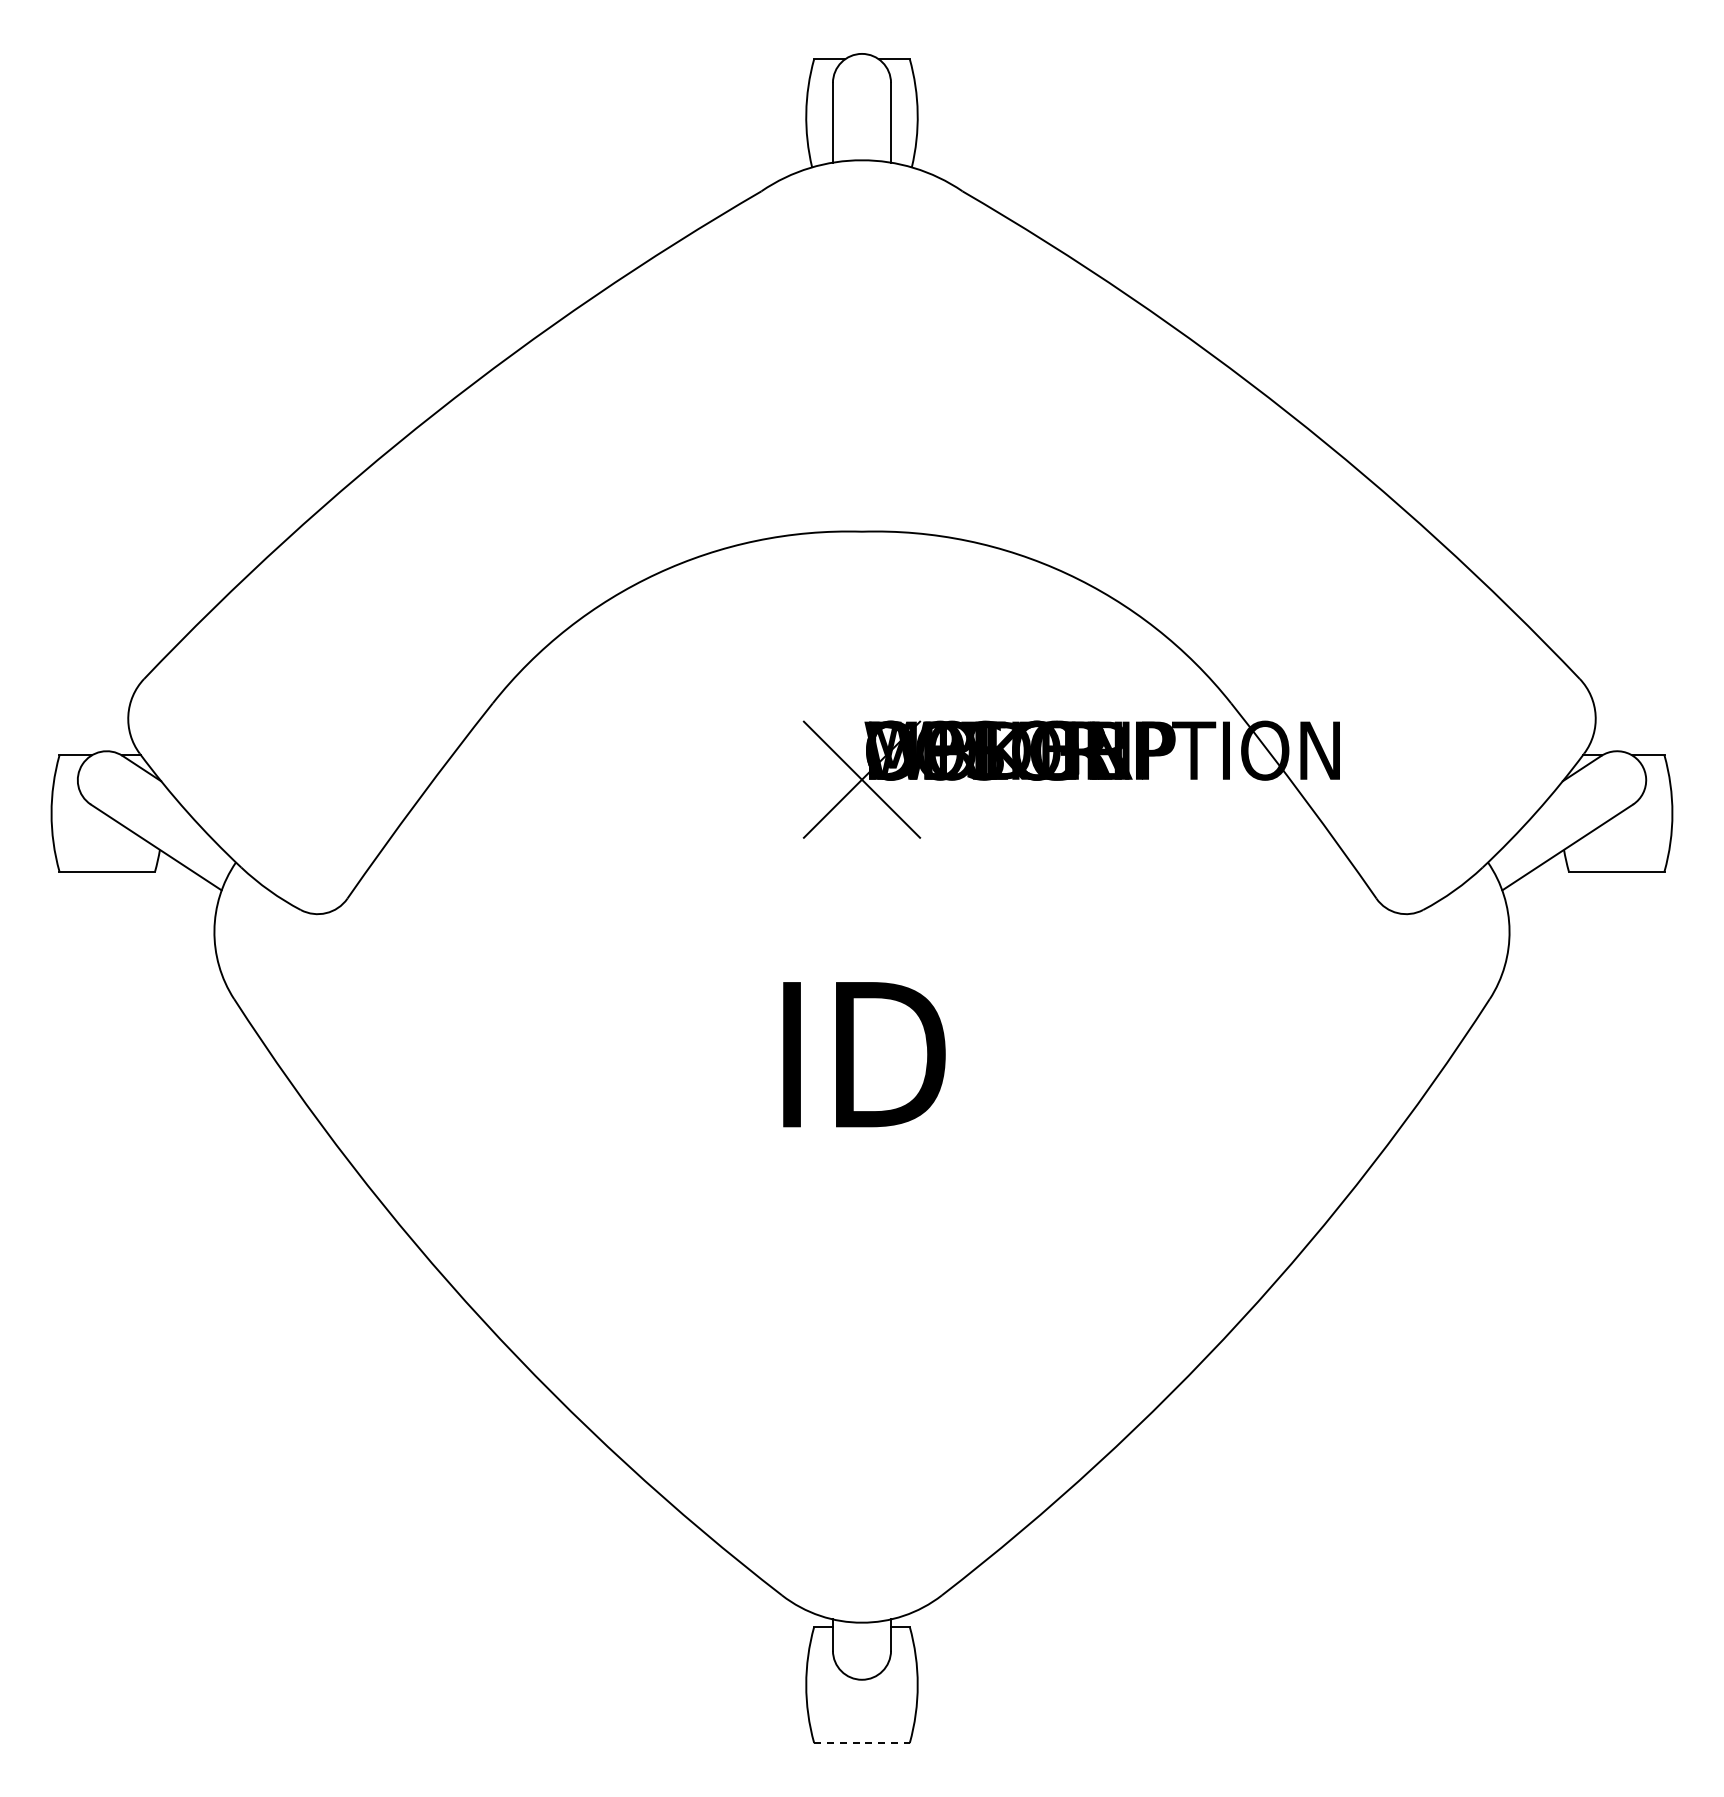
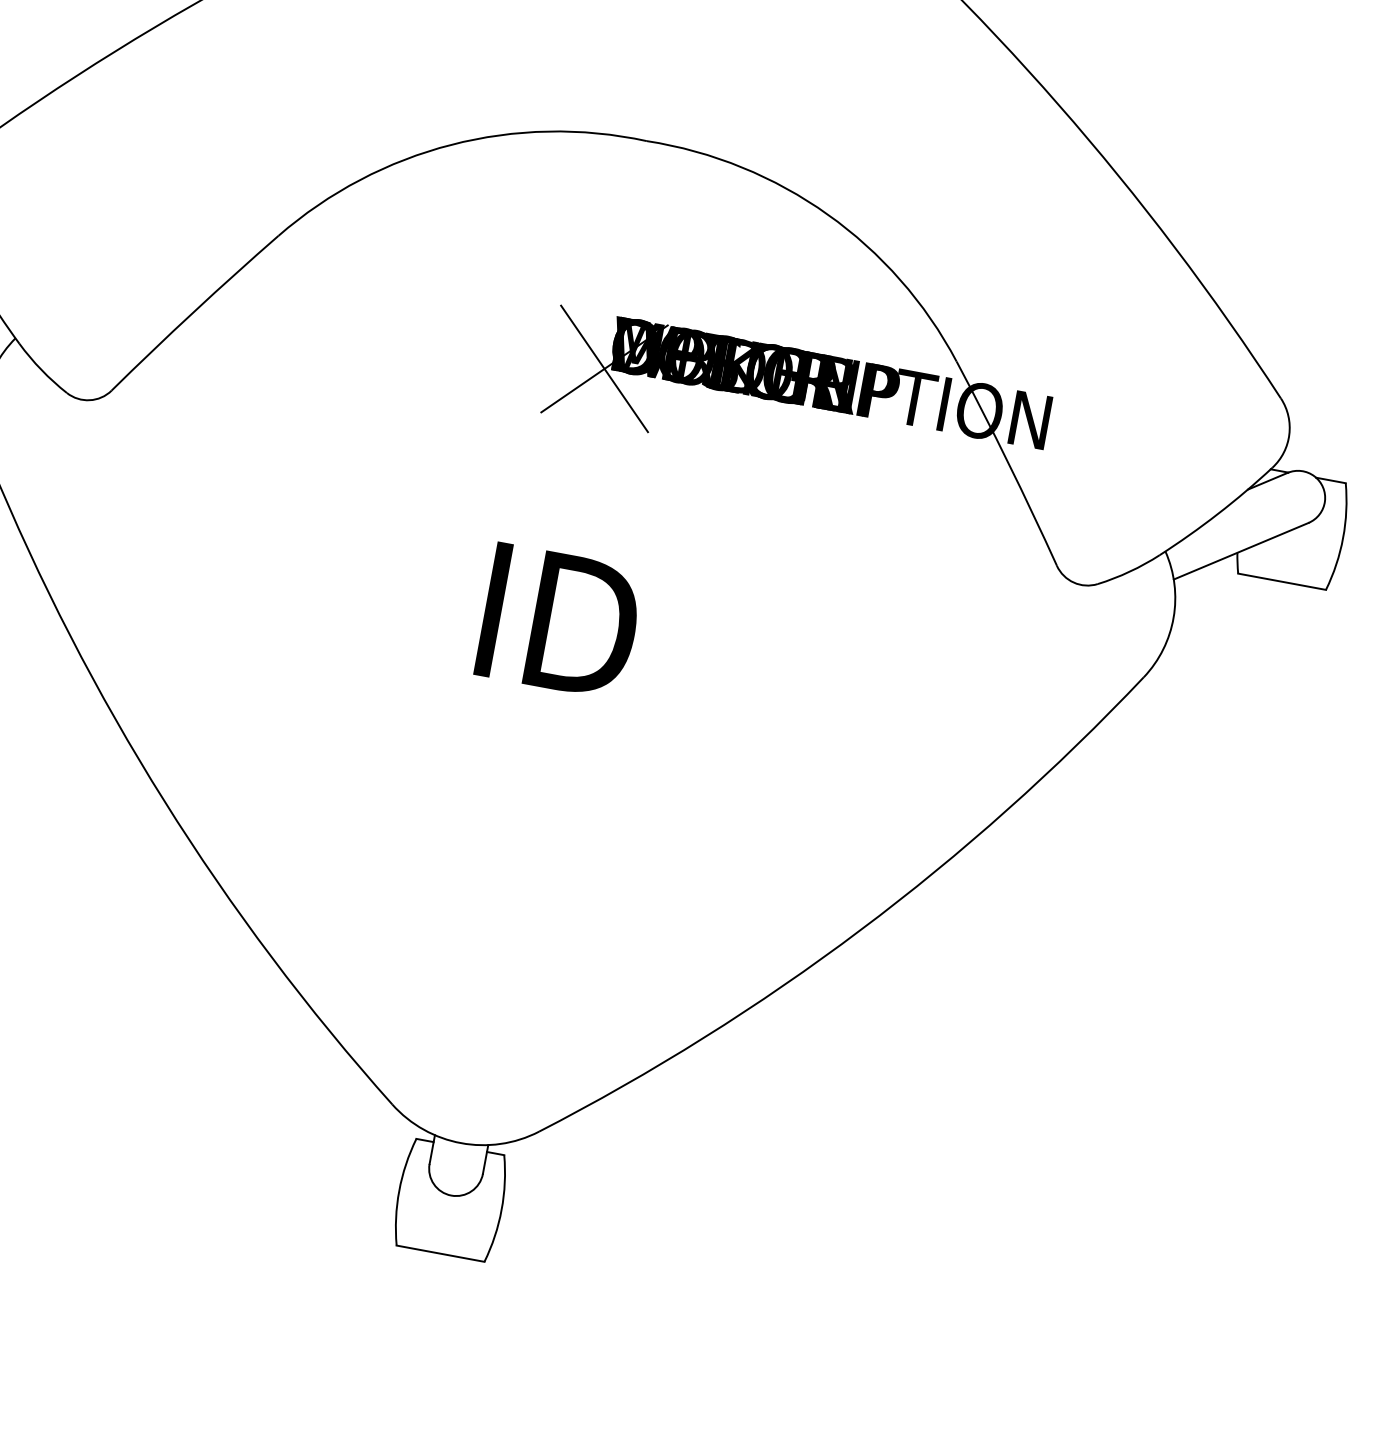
line: (862, 1743) -> (440, 1254), dashed -> solid

